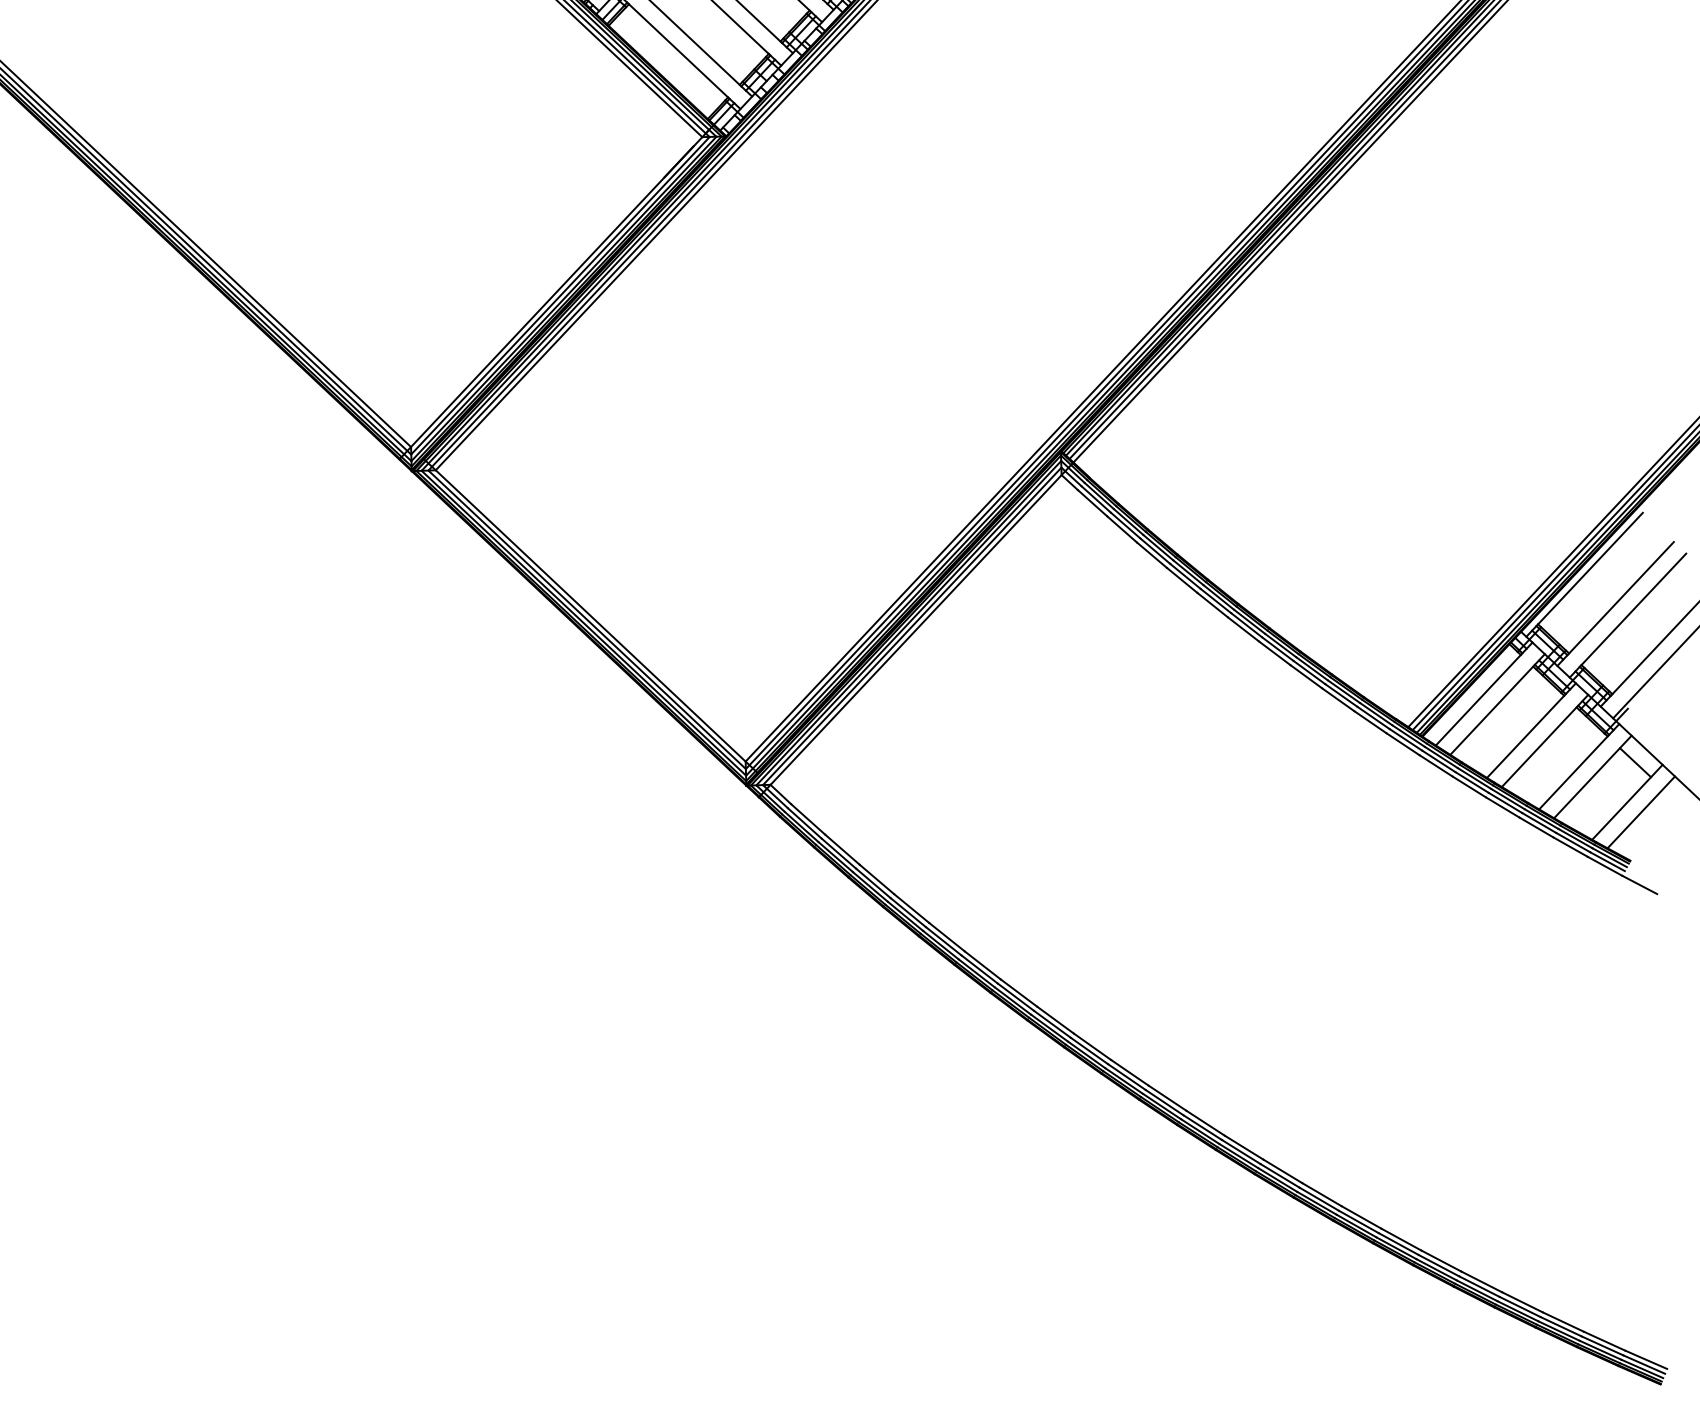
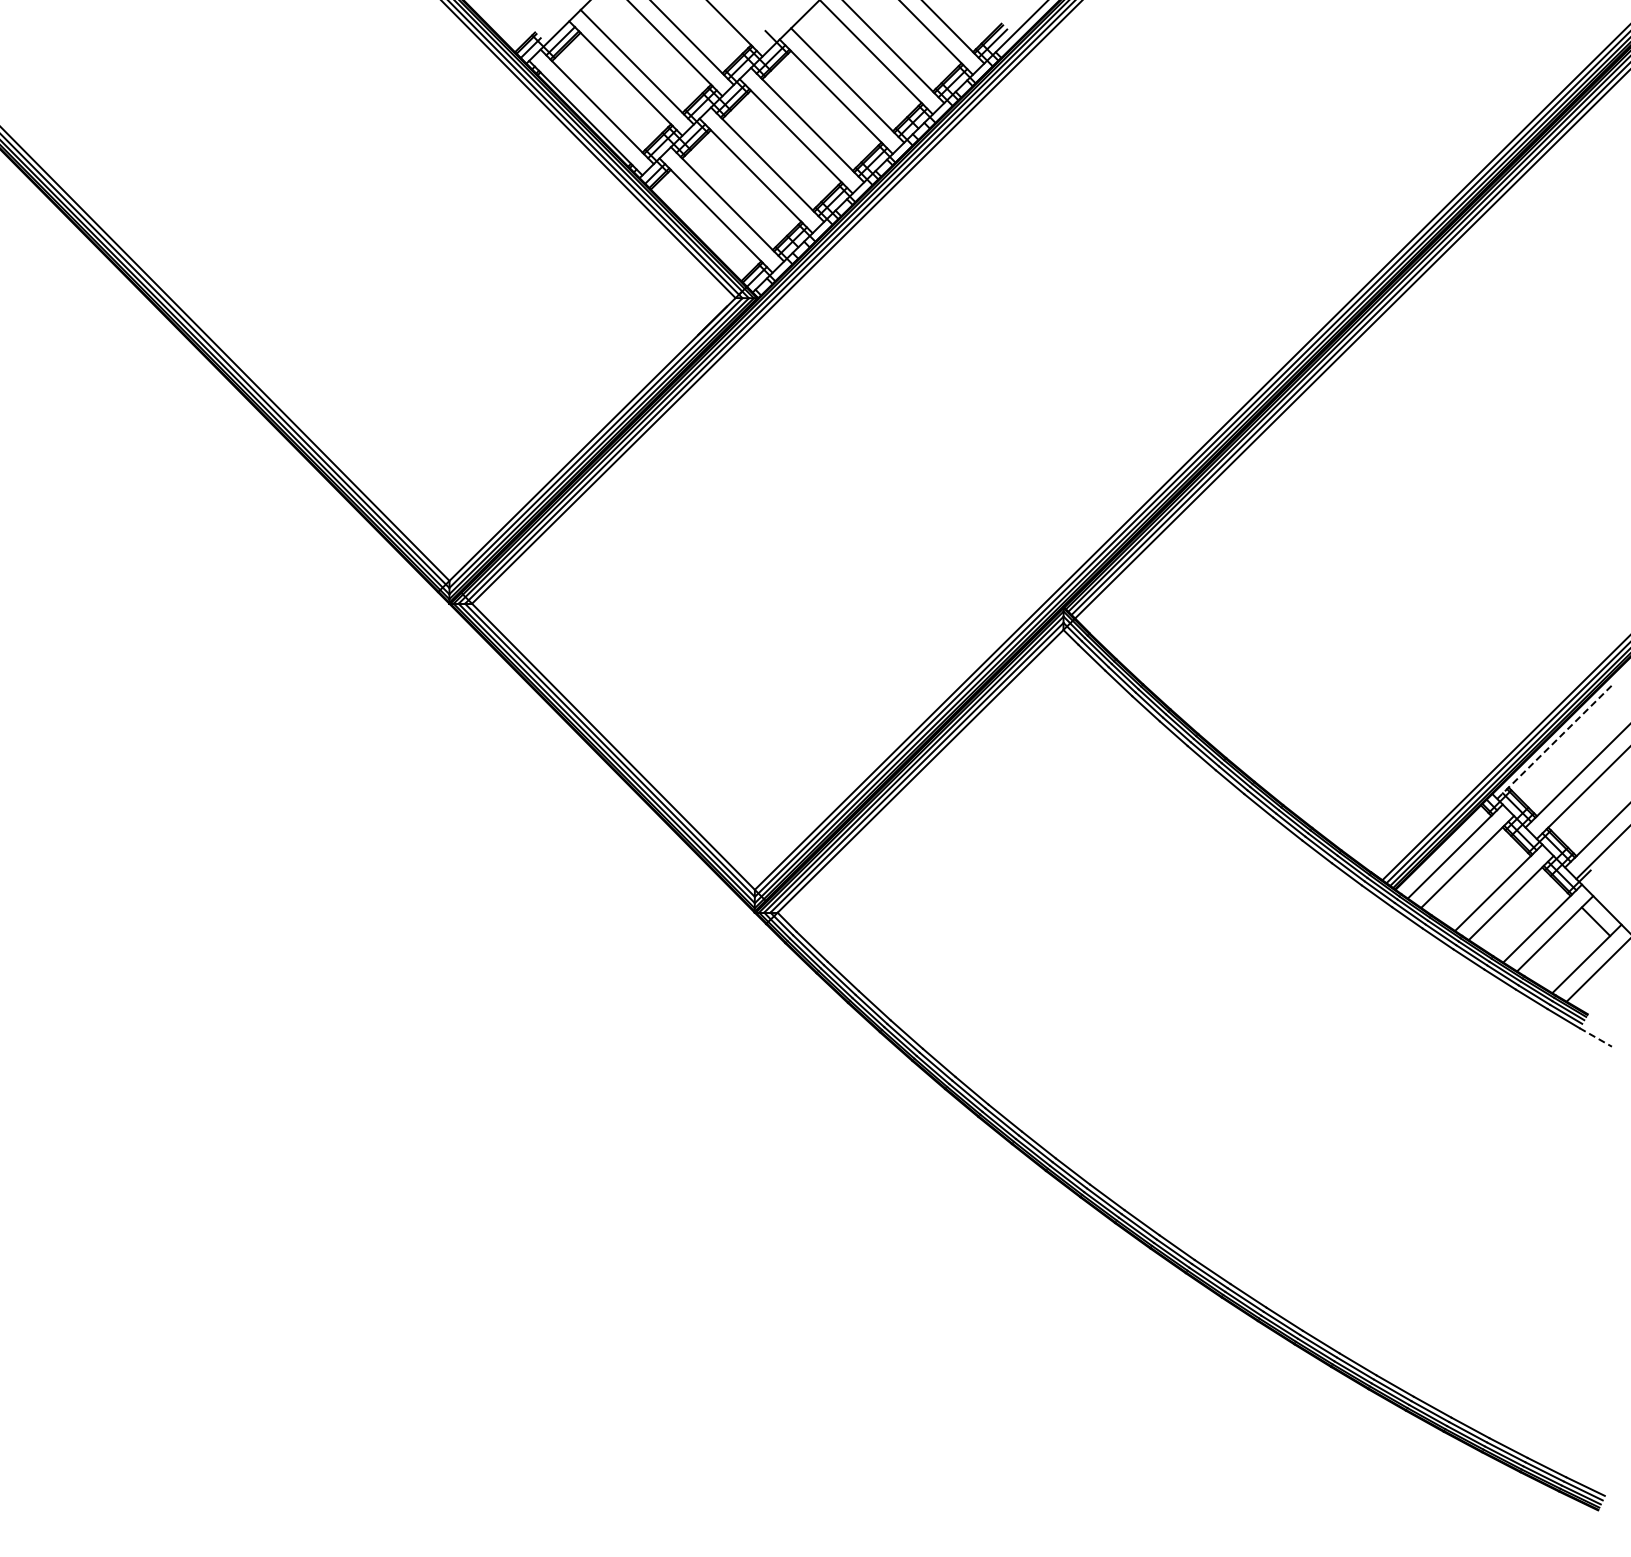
line: (1584, 574) -> (1554, 742), solid -> dashed
line: (1639, 885) -> (1595, 1037), solid -> dashed

